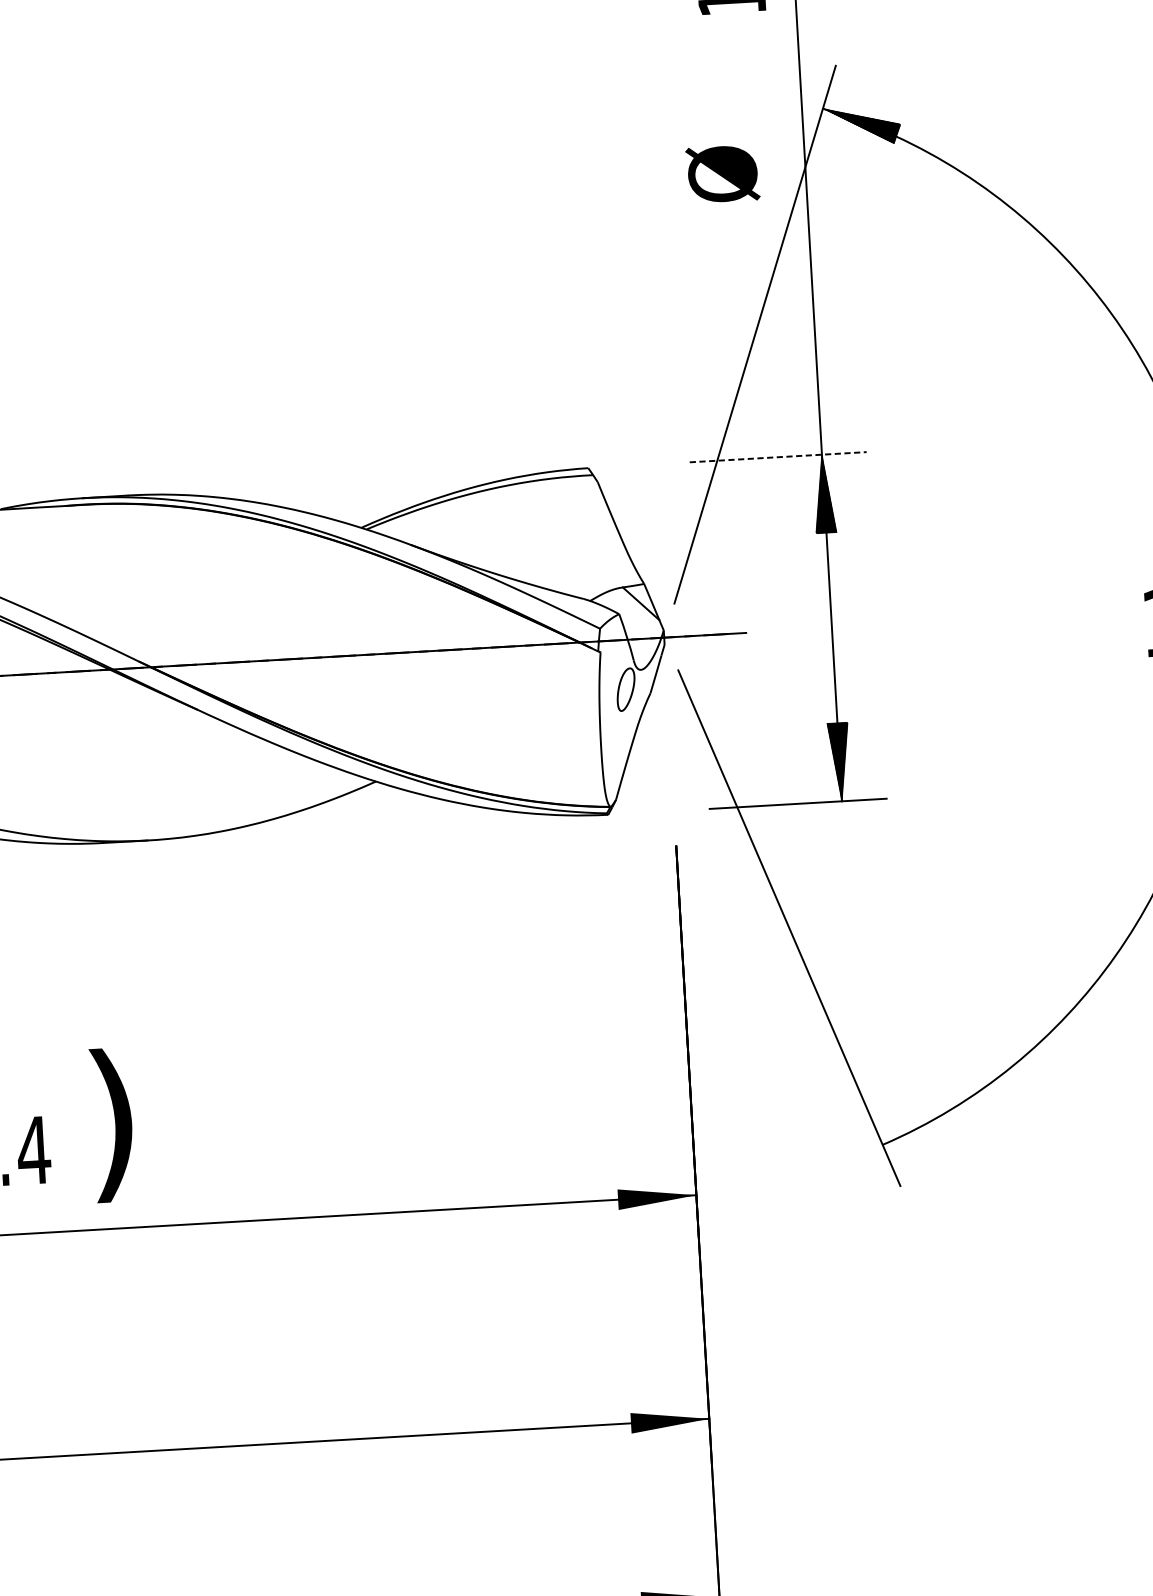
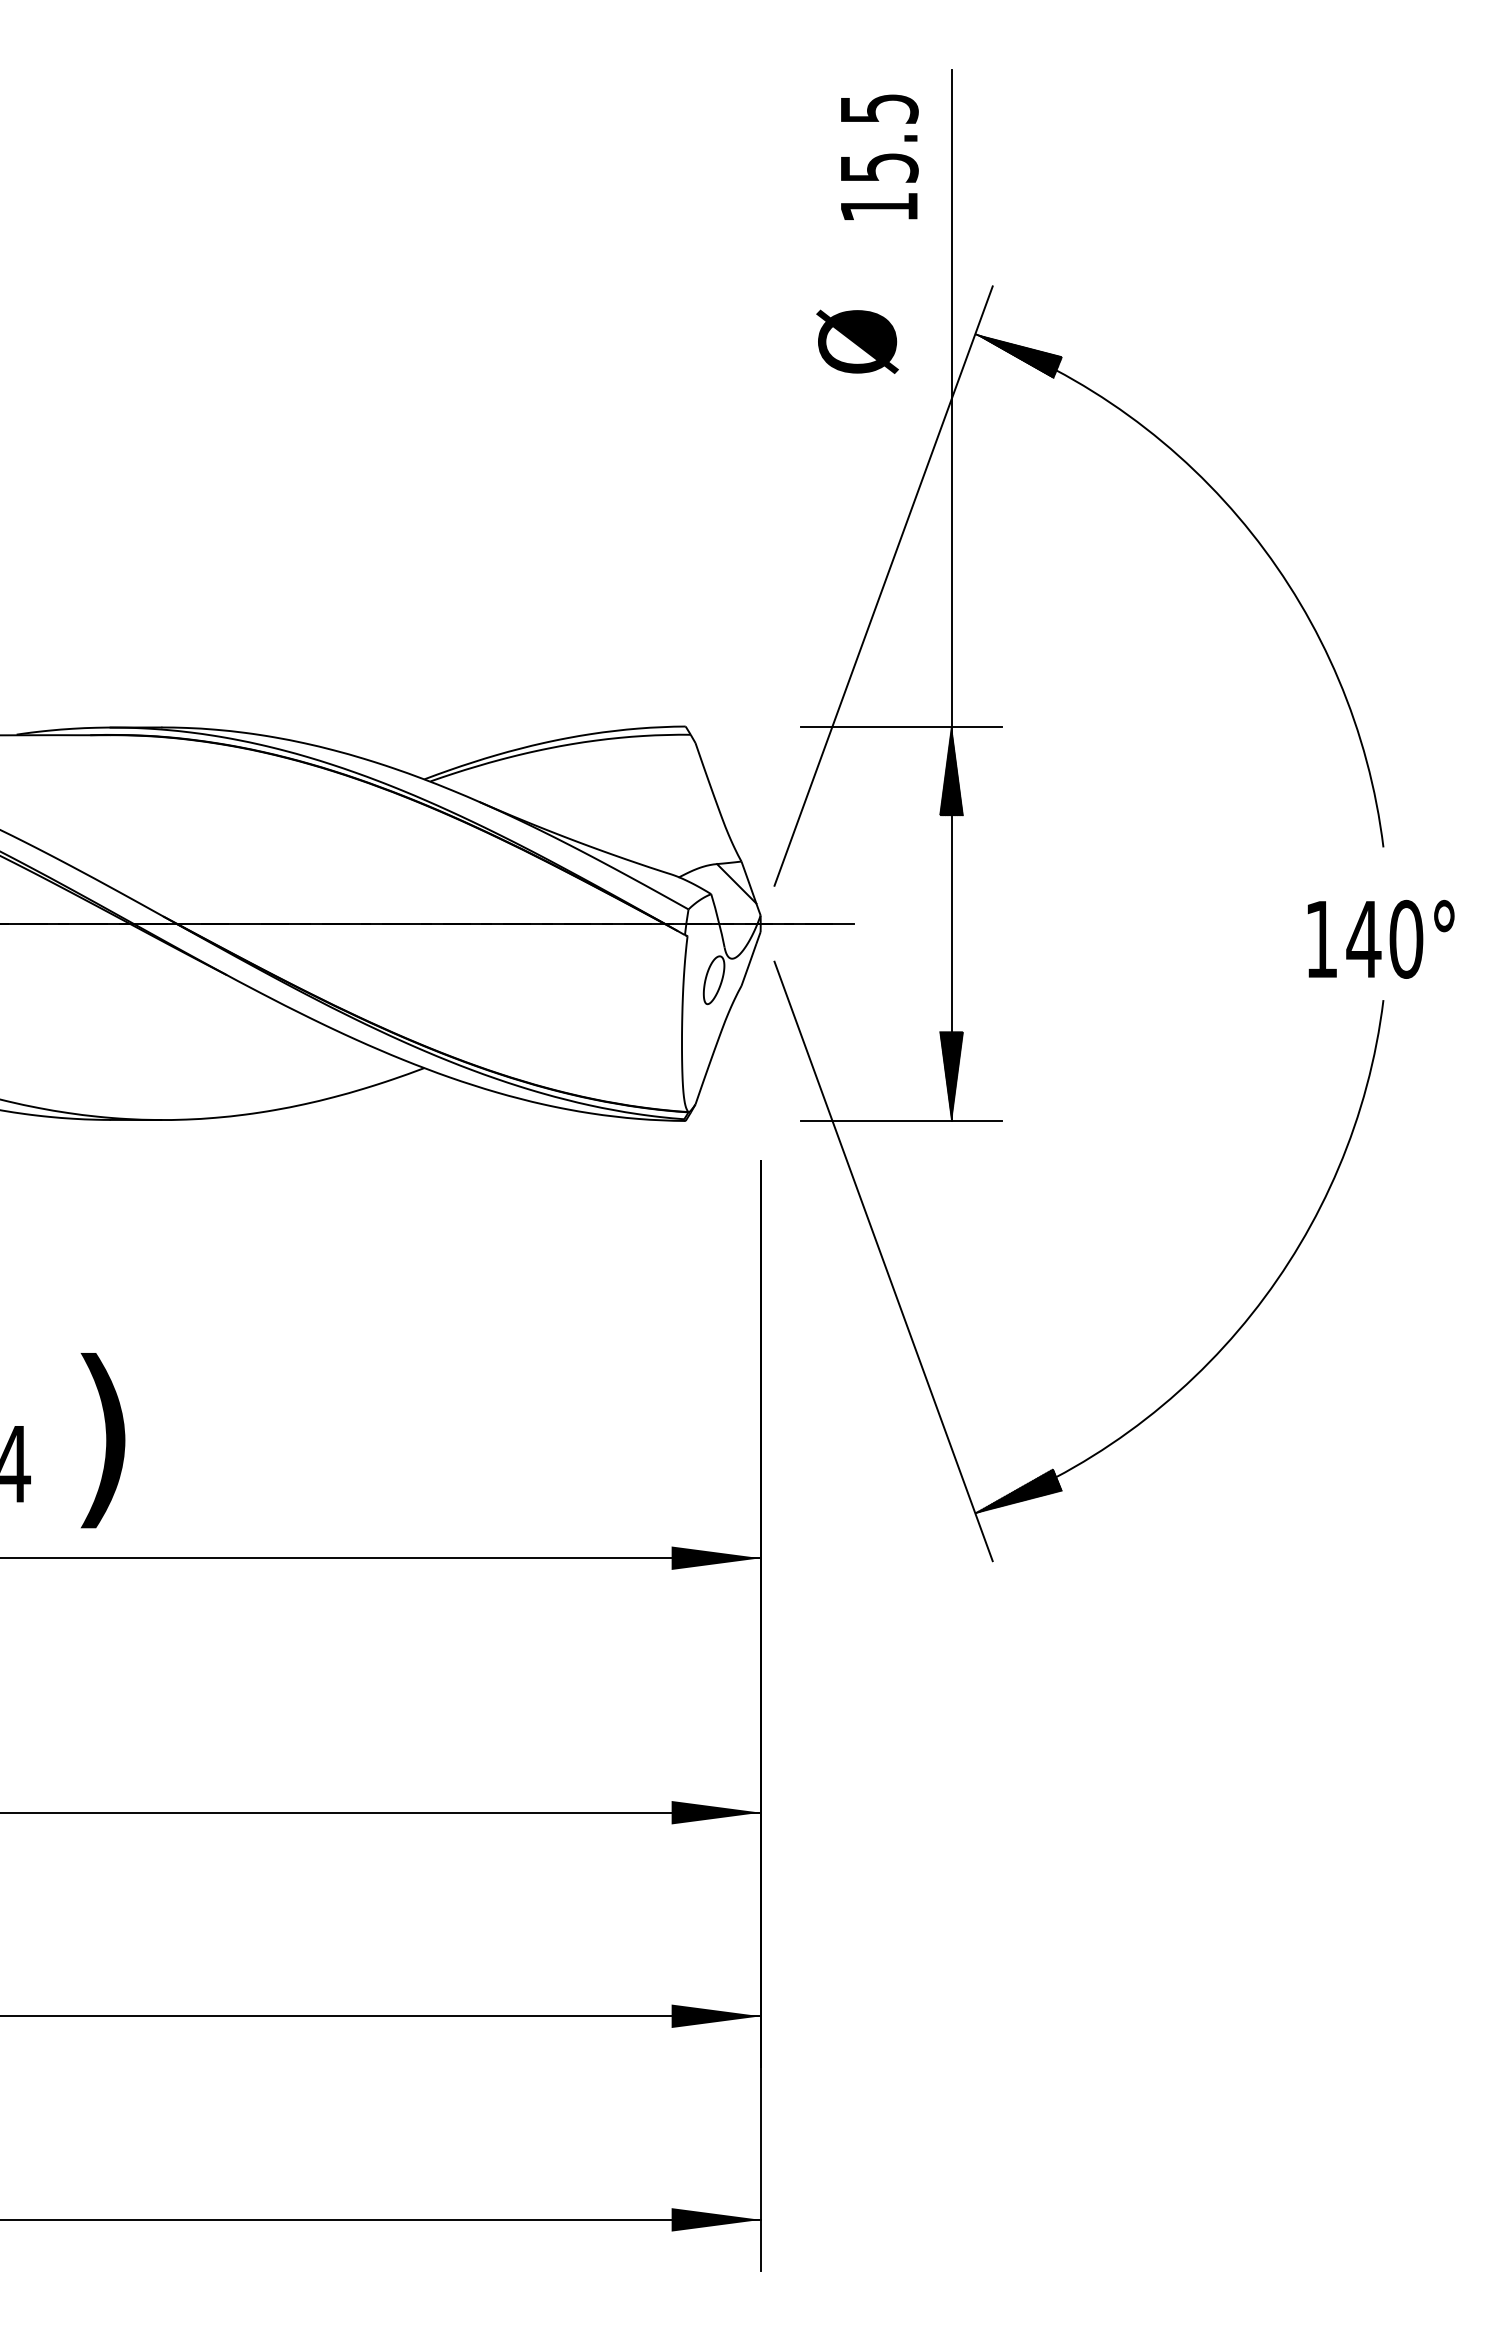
text: (722, 173) -> (857, 341), moved
line: (777, 457) -> (901, 726), dashed -> solid
hatch: (919, 1123) -> (1018, 1491), added

